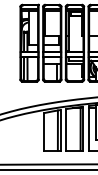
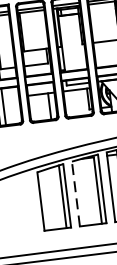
line: (66, 129) -> (75, 193), solid -> dashed

